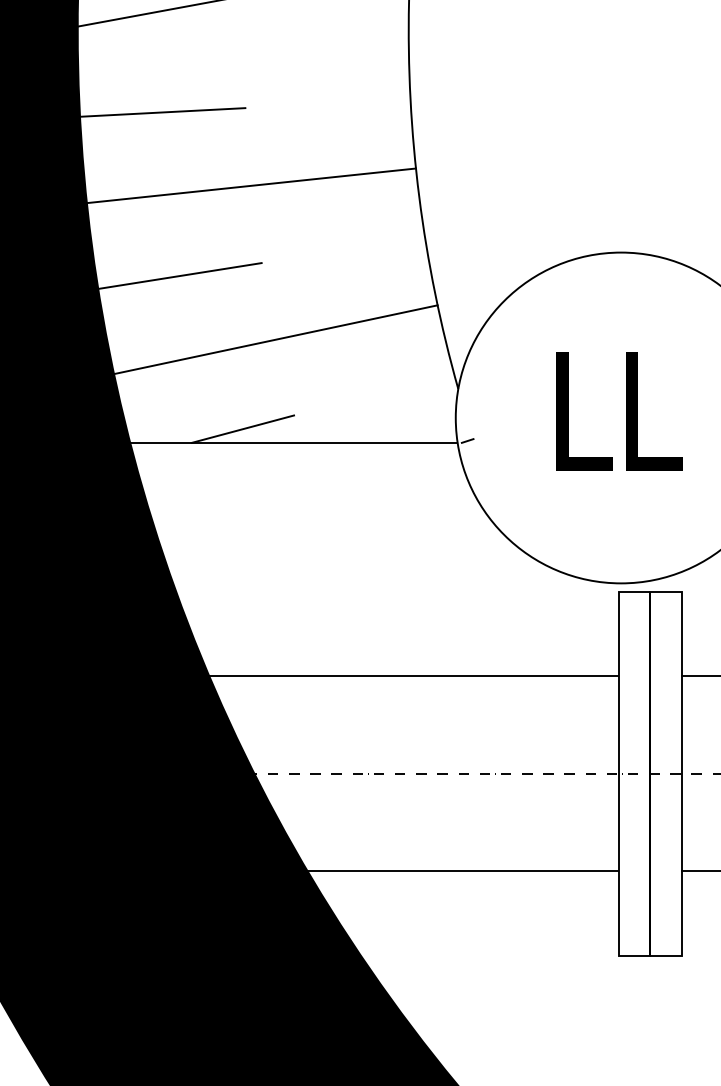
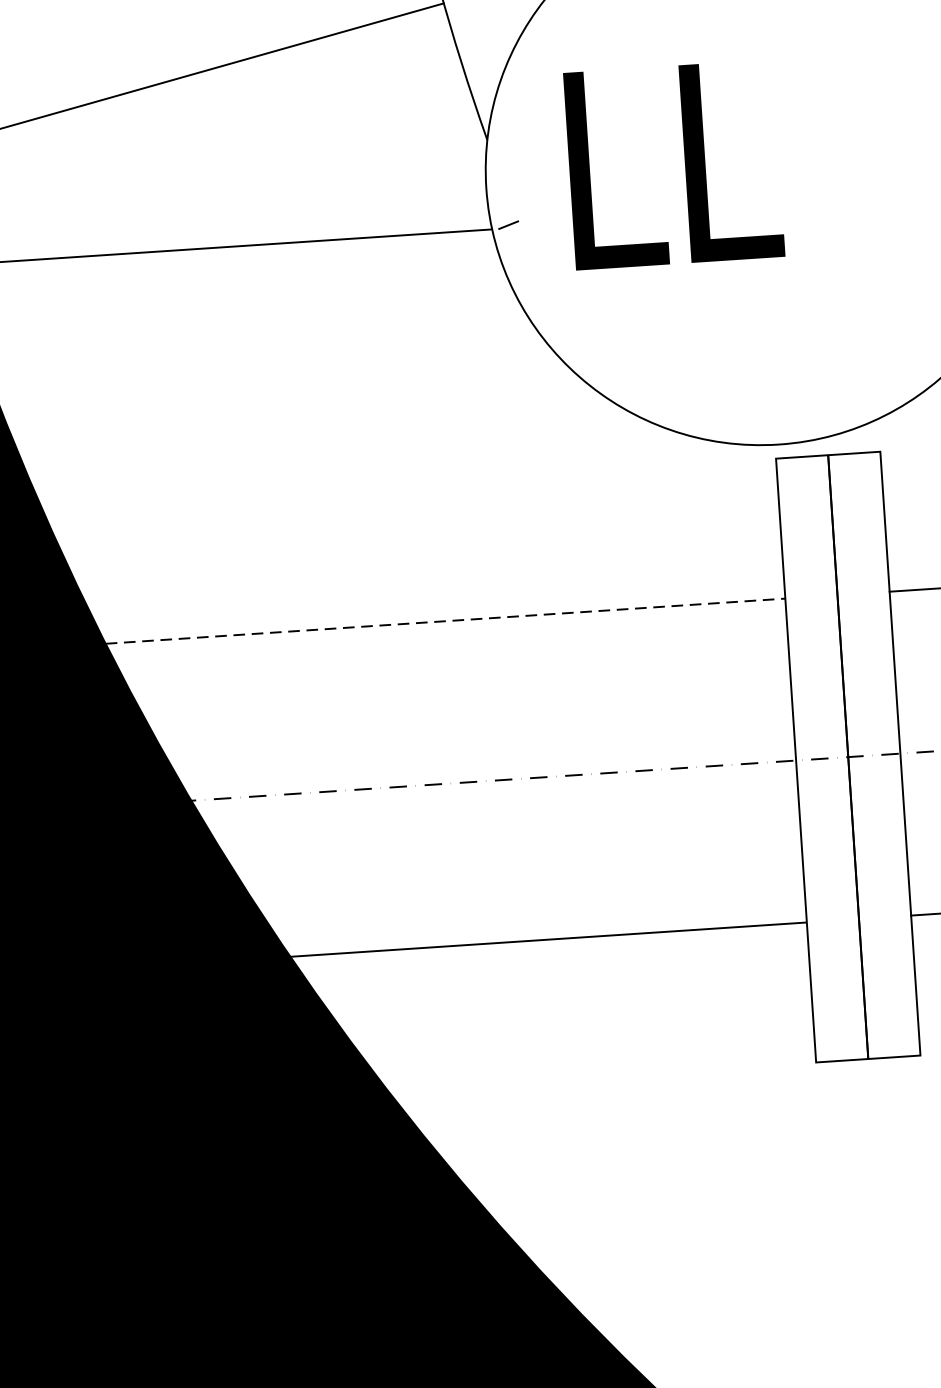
text: (619, 411) -> (674, 165), moved
line: (242, 428) -> (133, 229), removed
line: (414, 676) -> (446, 621), solid -> dashed

